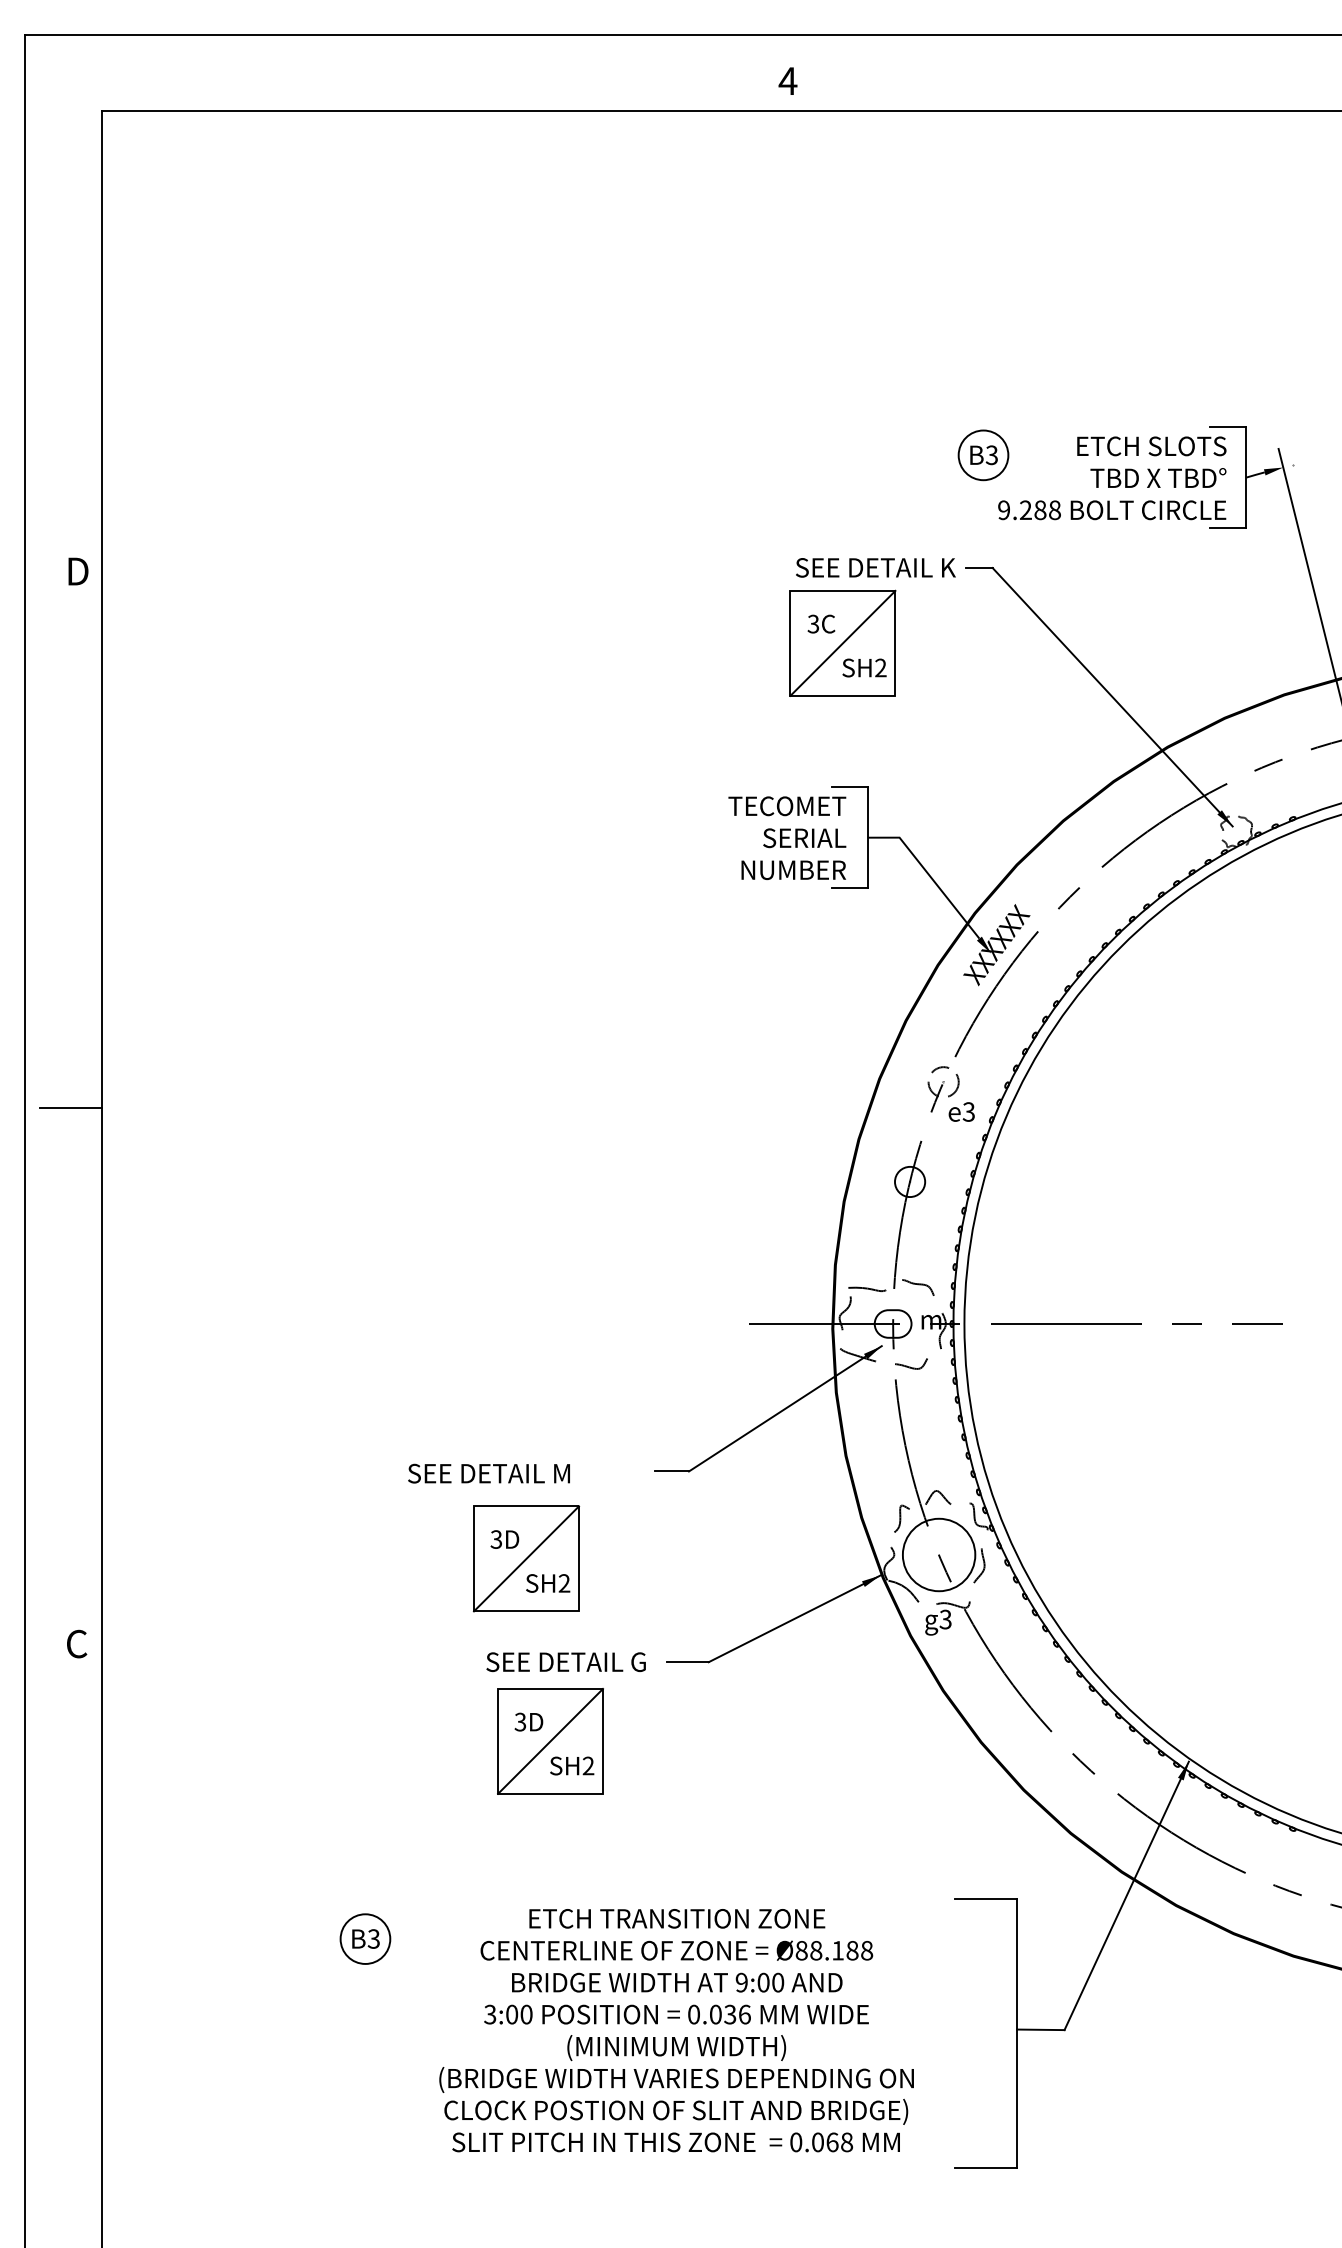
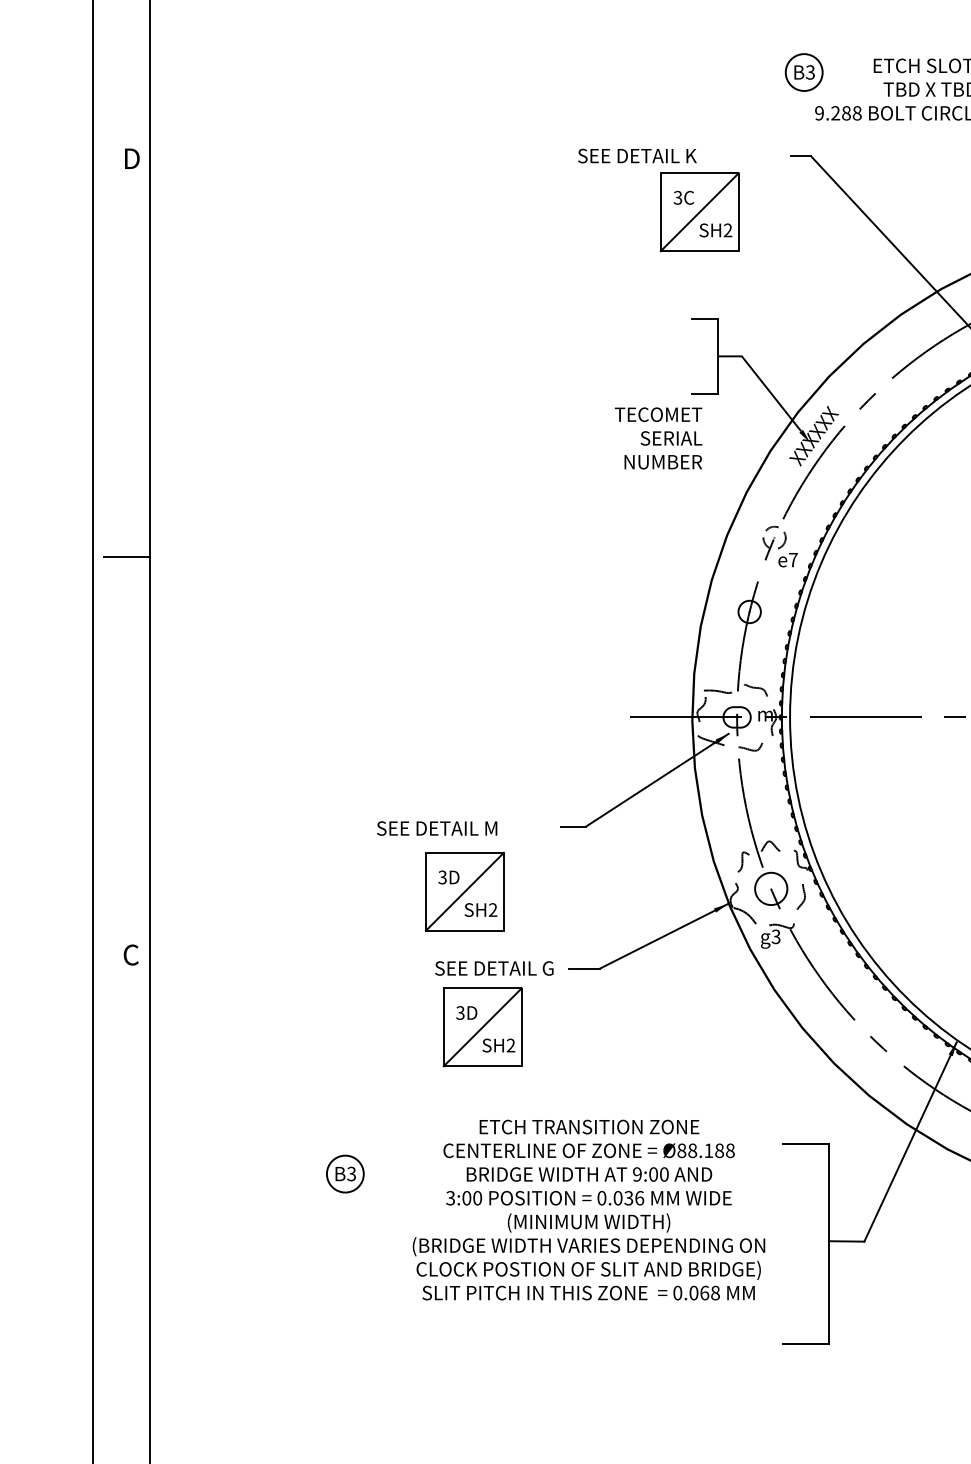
text: (875, 567) -> (637, 155), moved
text: (787, 837) -> (658, 437), moved
text: (968, 1111) -> (793, 559), e3 -> e7
circle: (938, 1554) -> (770, 888), size x0.6
text: (676, 2030) -> (588, 1210), moved

